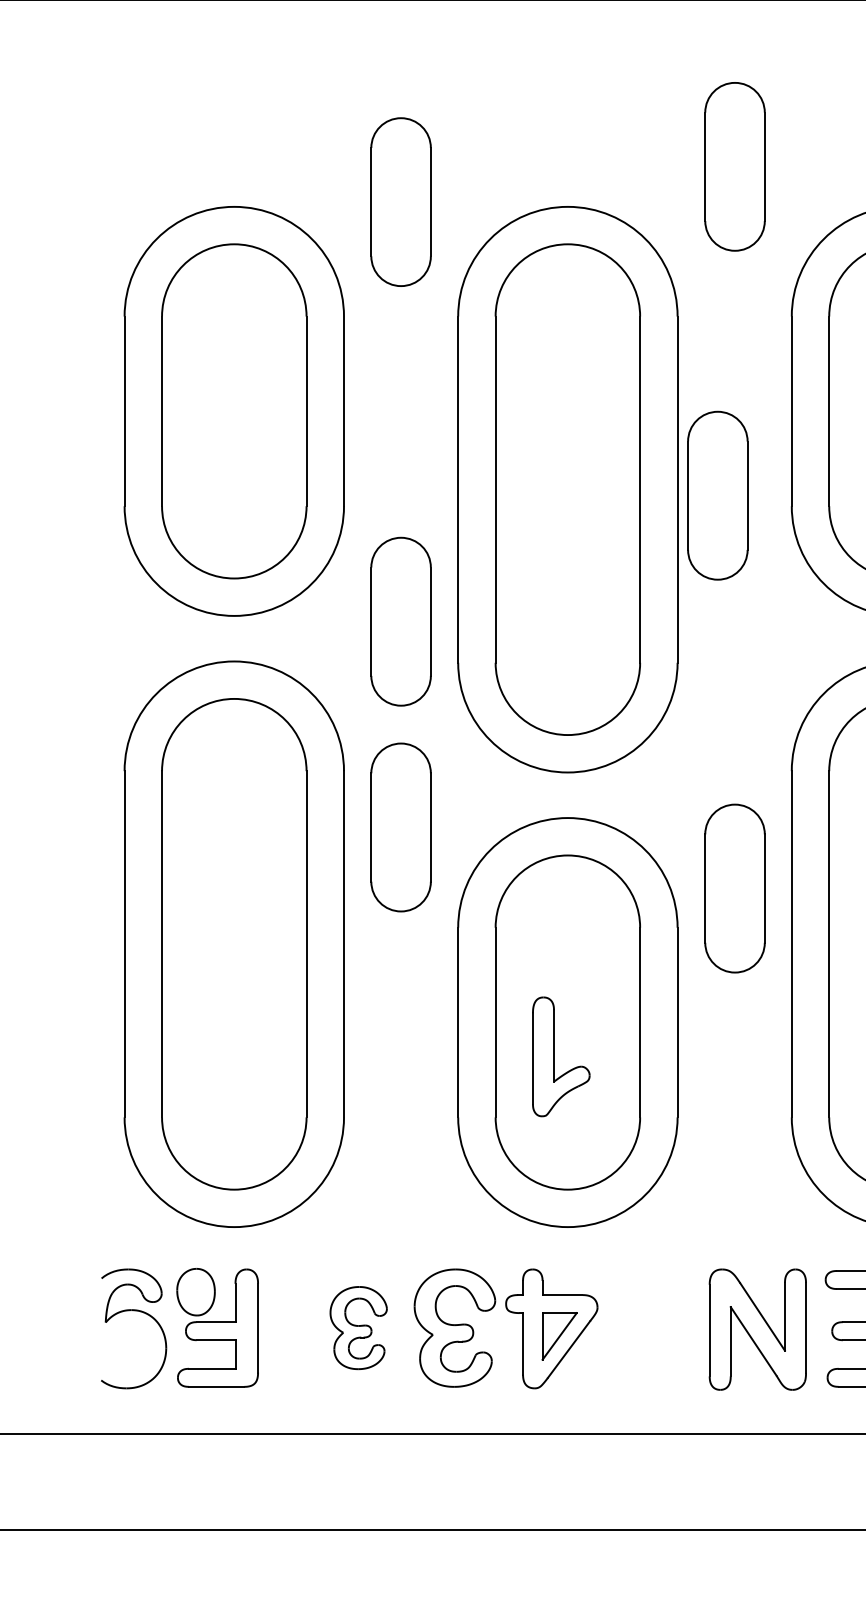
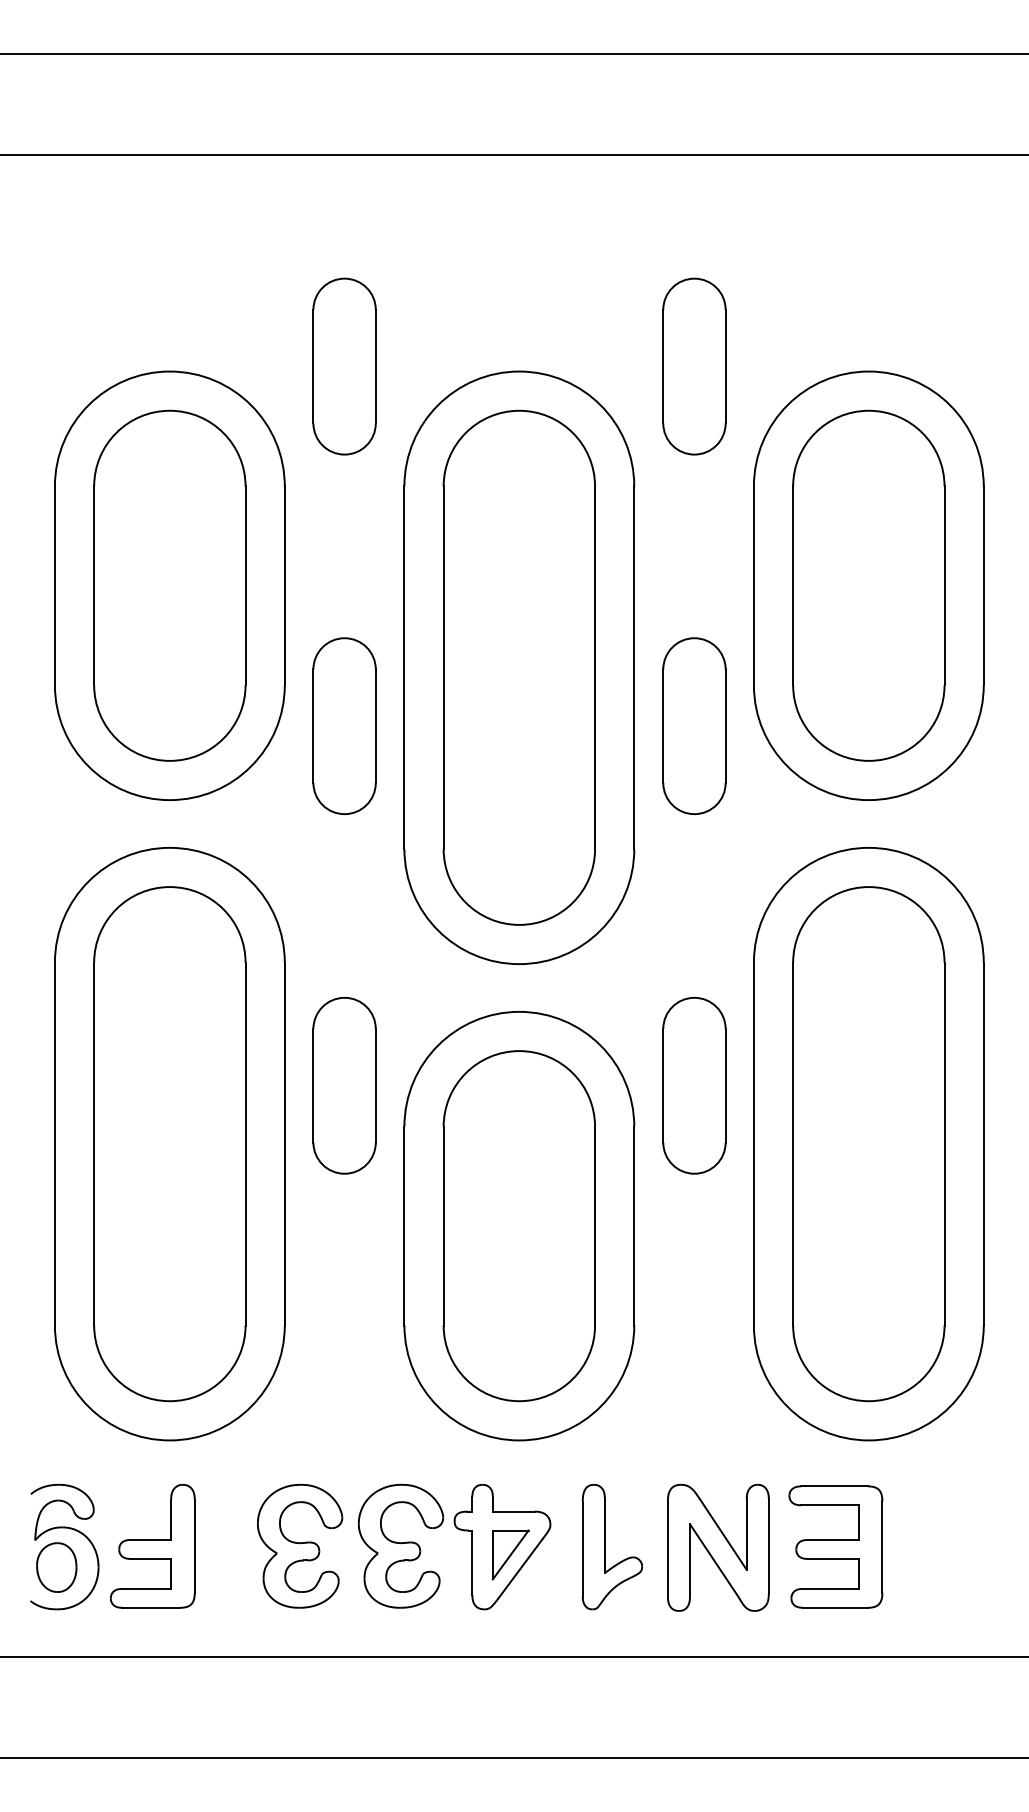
part: (735, 166) -> (694, 366), moved
part: (717, 496) -> (694, 726), moved
part: (400, 622) -> (344, 726), moved
part: (400, 827) -> (344, 1085), moved
part: (554, 1056) -> (605, 1546), moved
part: (195, 1292) -> (56, 1567), moved
part: (358, 1327) -> (300, 1545), size x1.43

